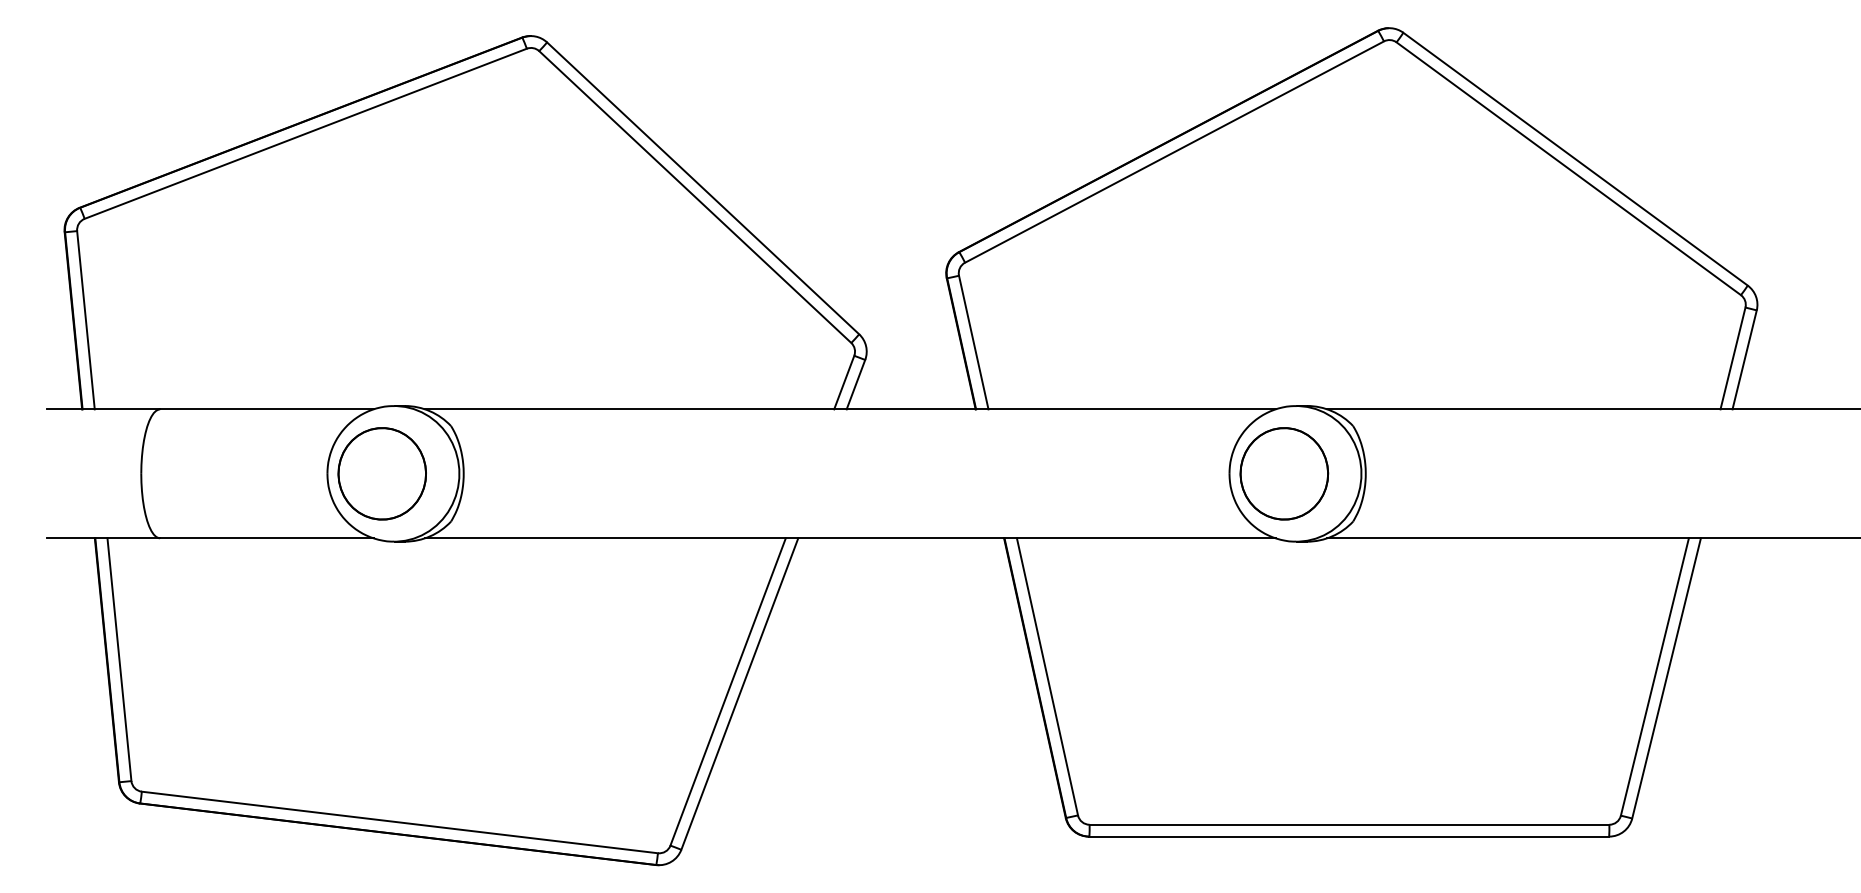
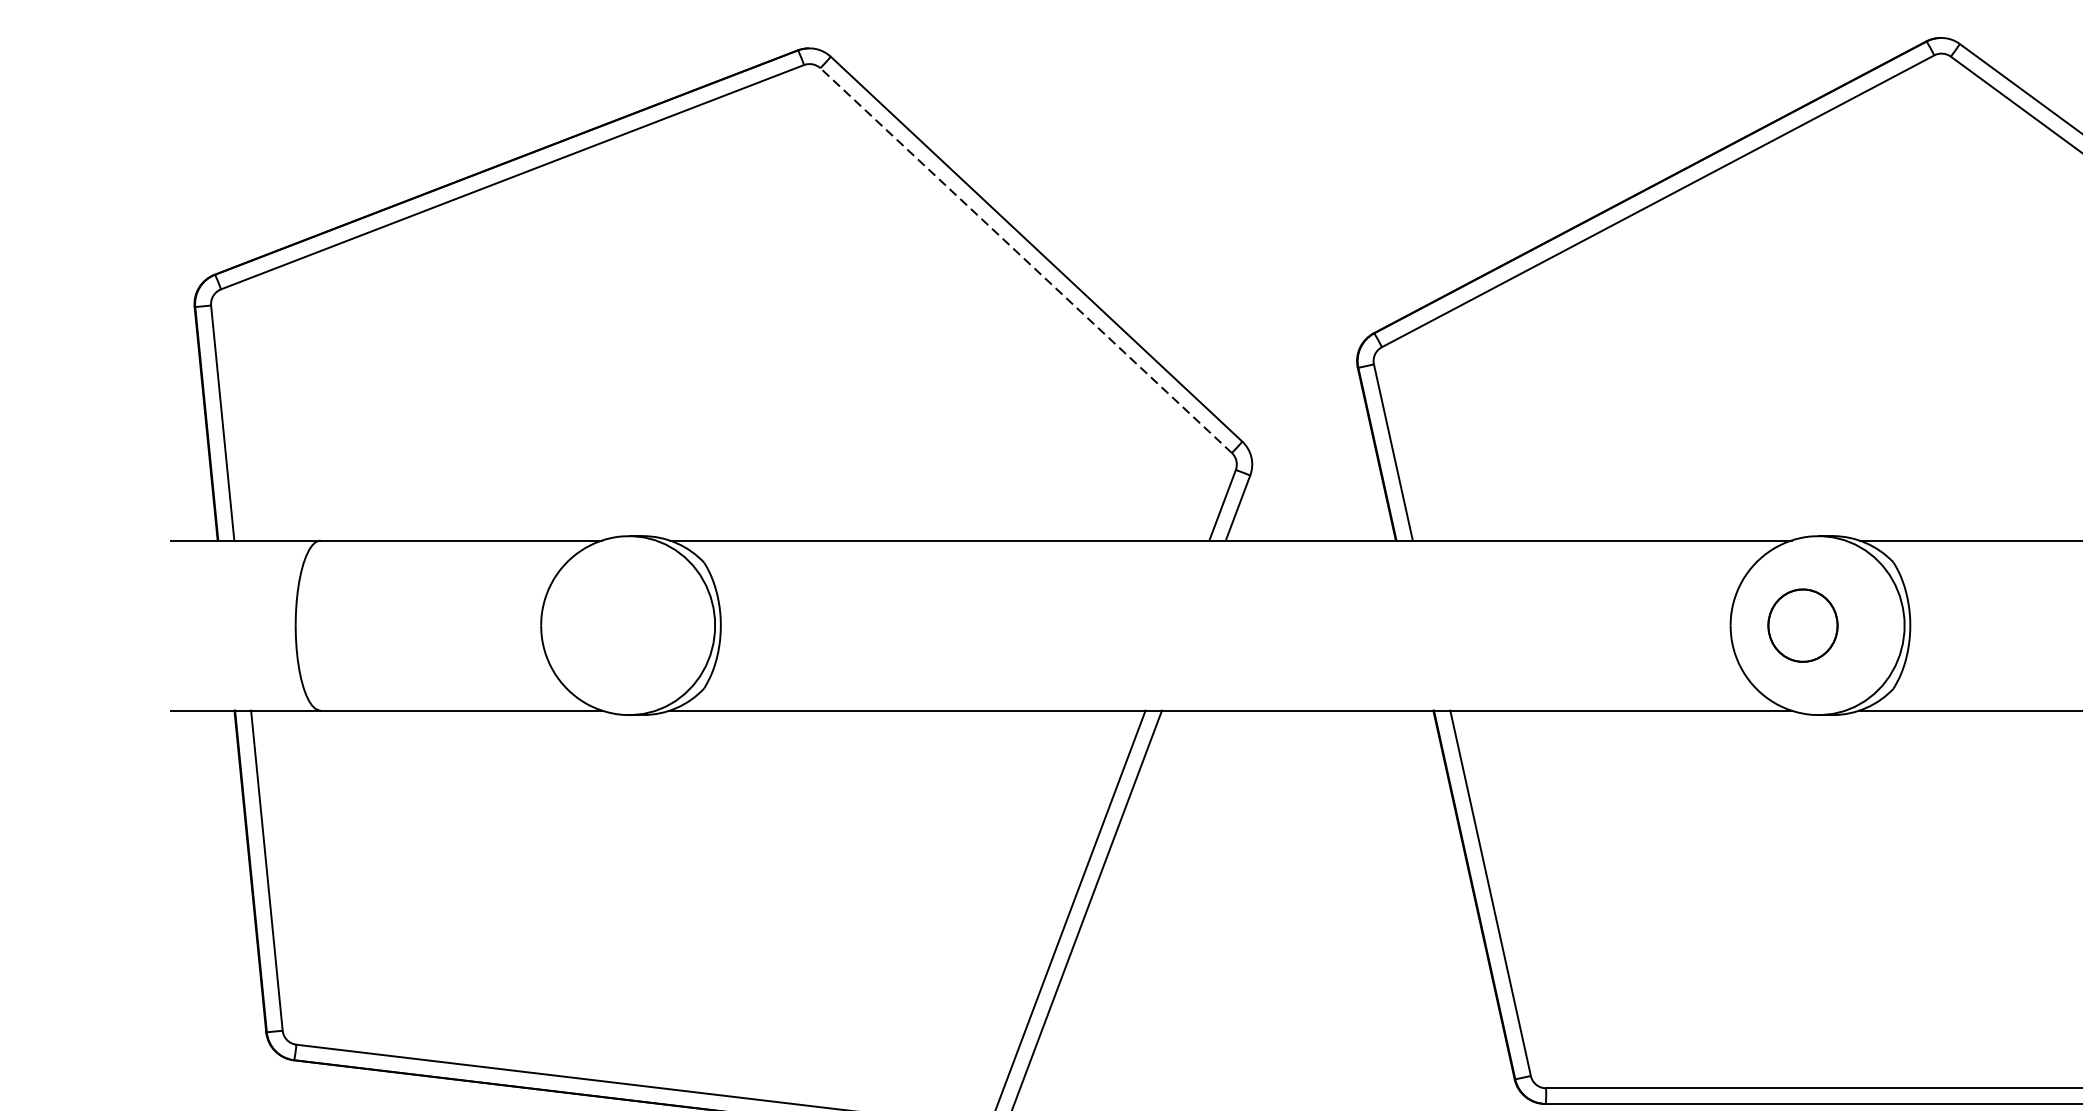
line: (695, 197) -> (1026, 261), solid -> dashed
part: (381, 473) -> (612, 625), removed
part: (1284, 473) -> (1803, 625), size x0.6

